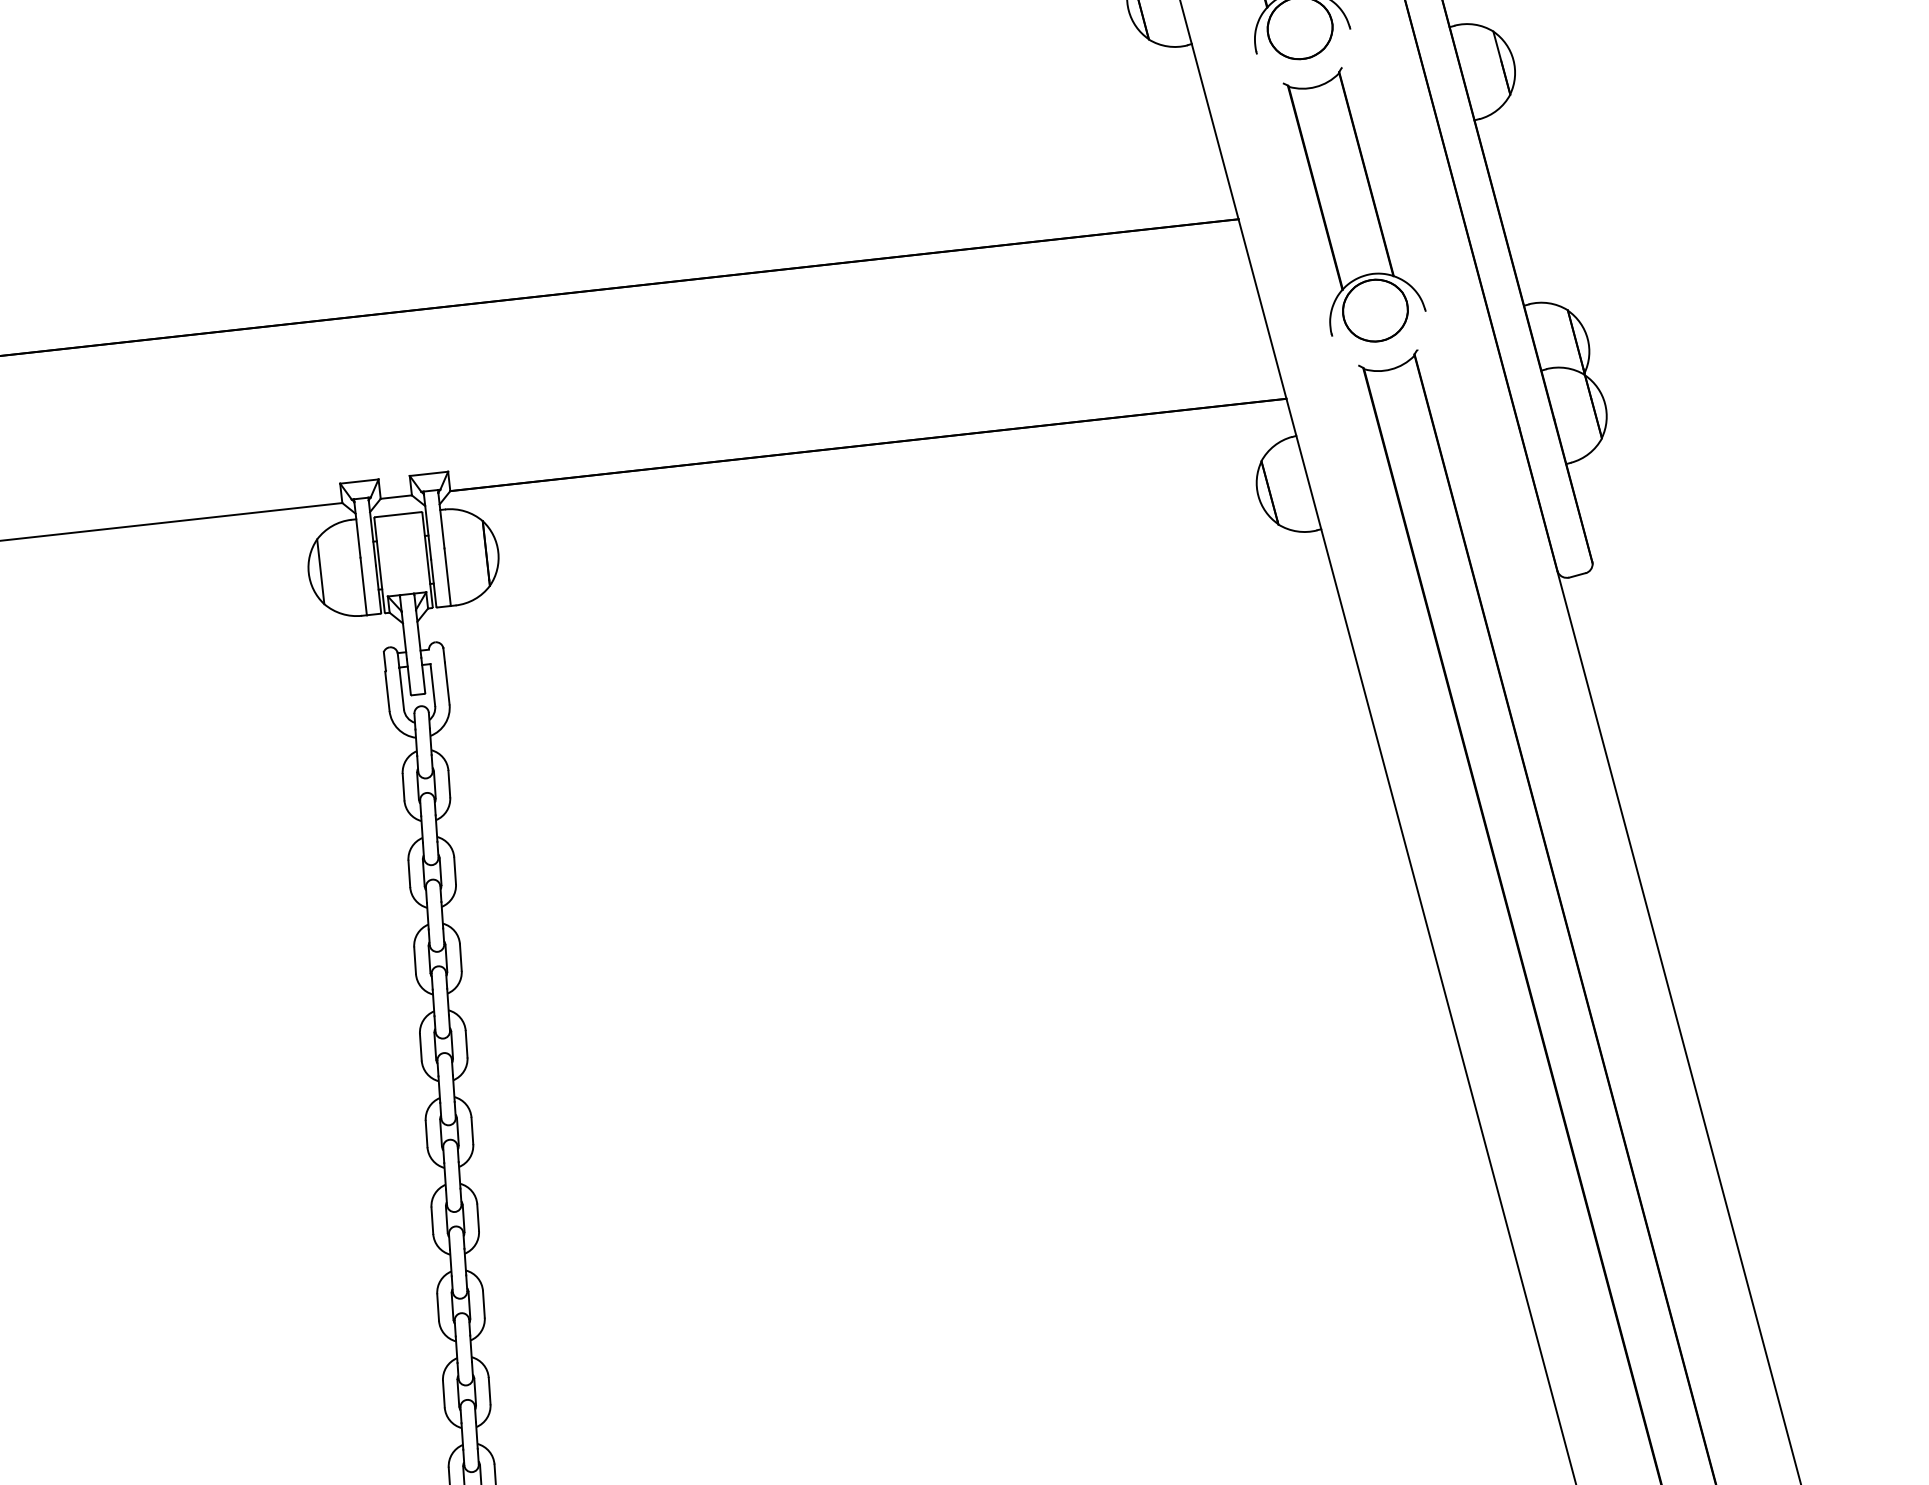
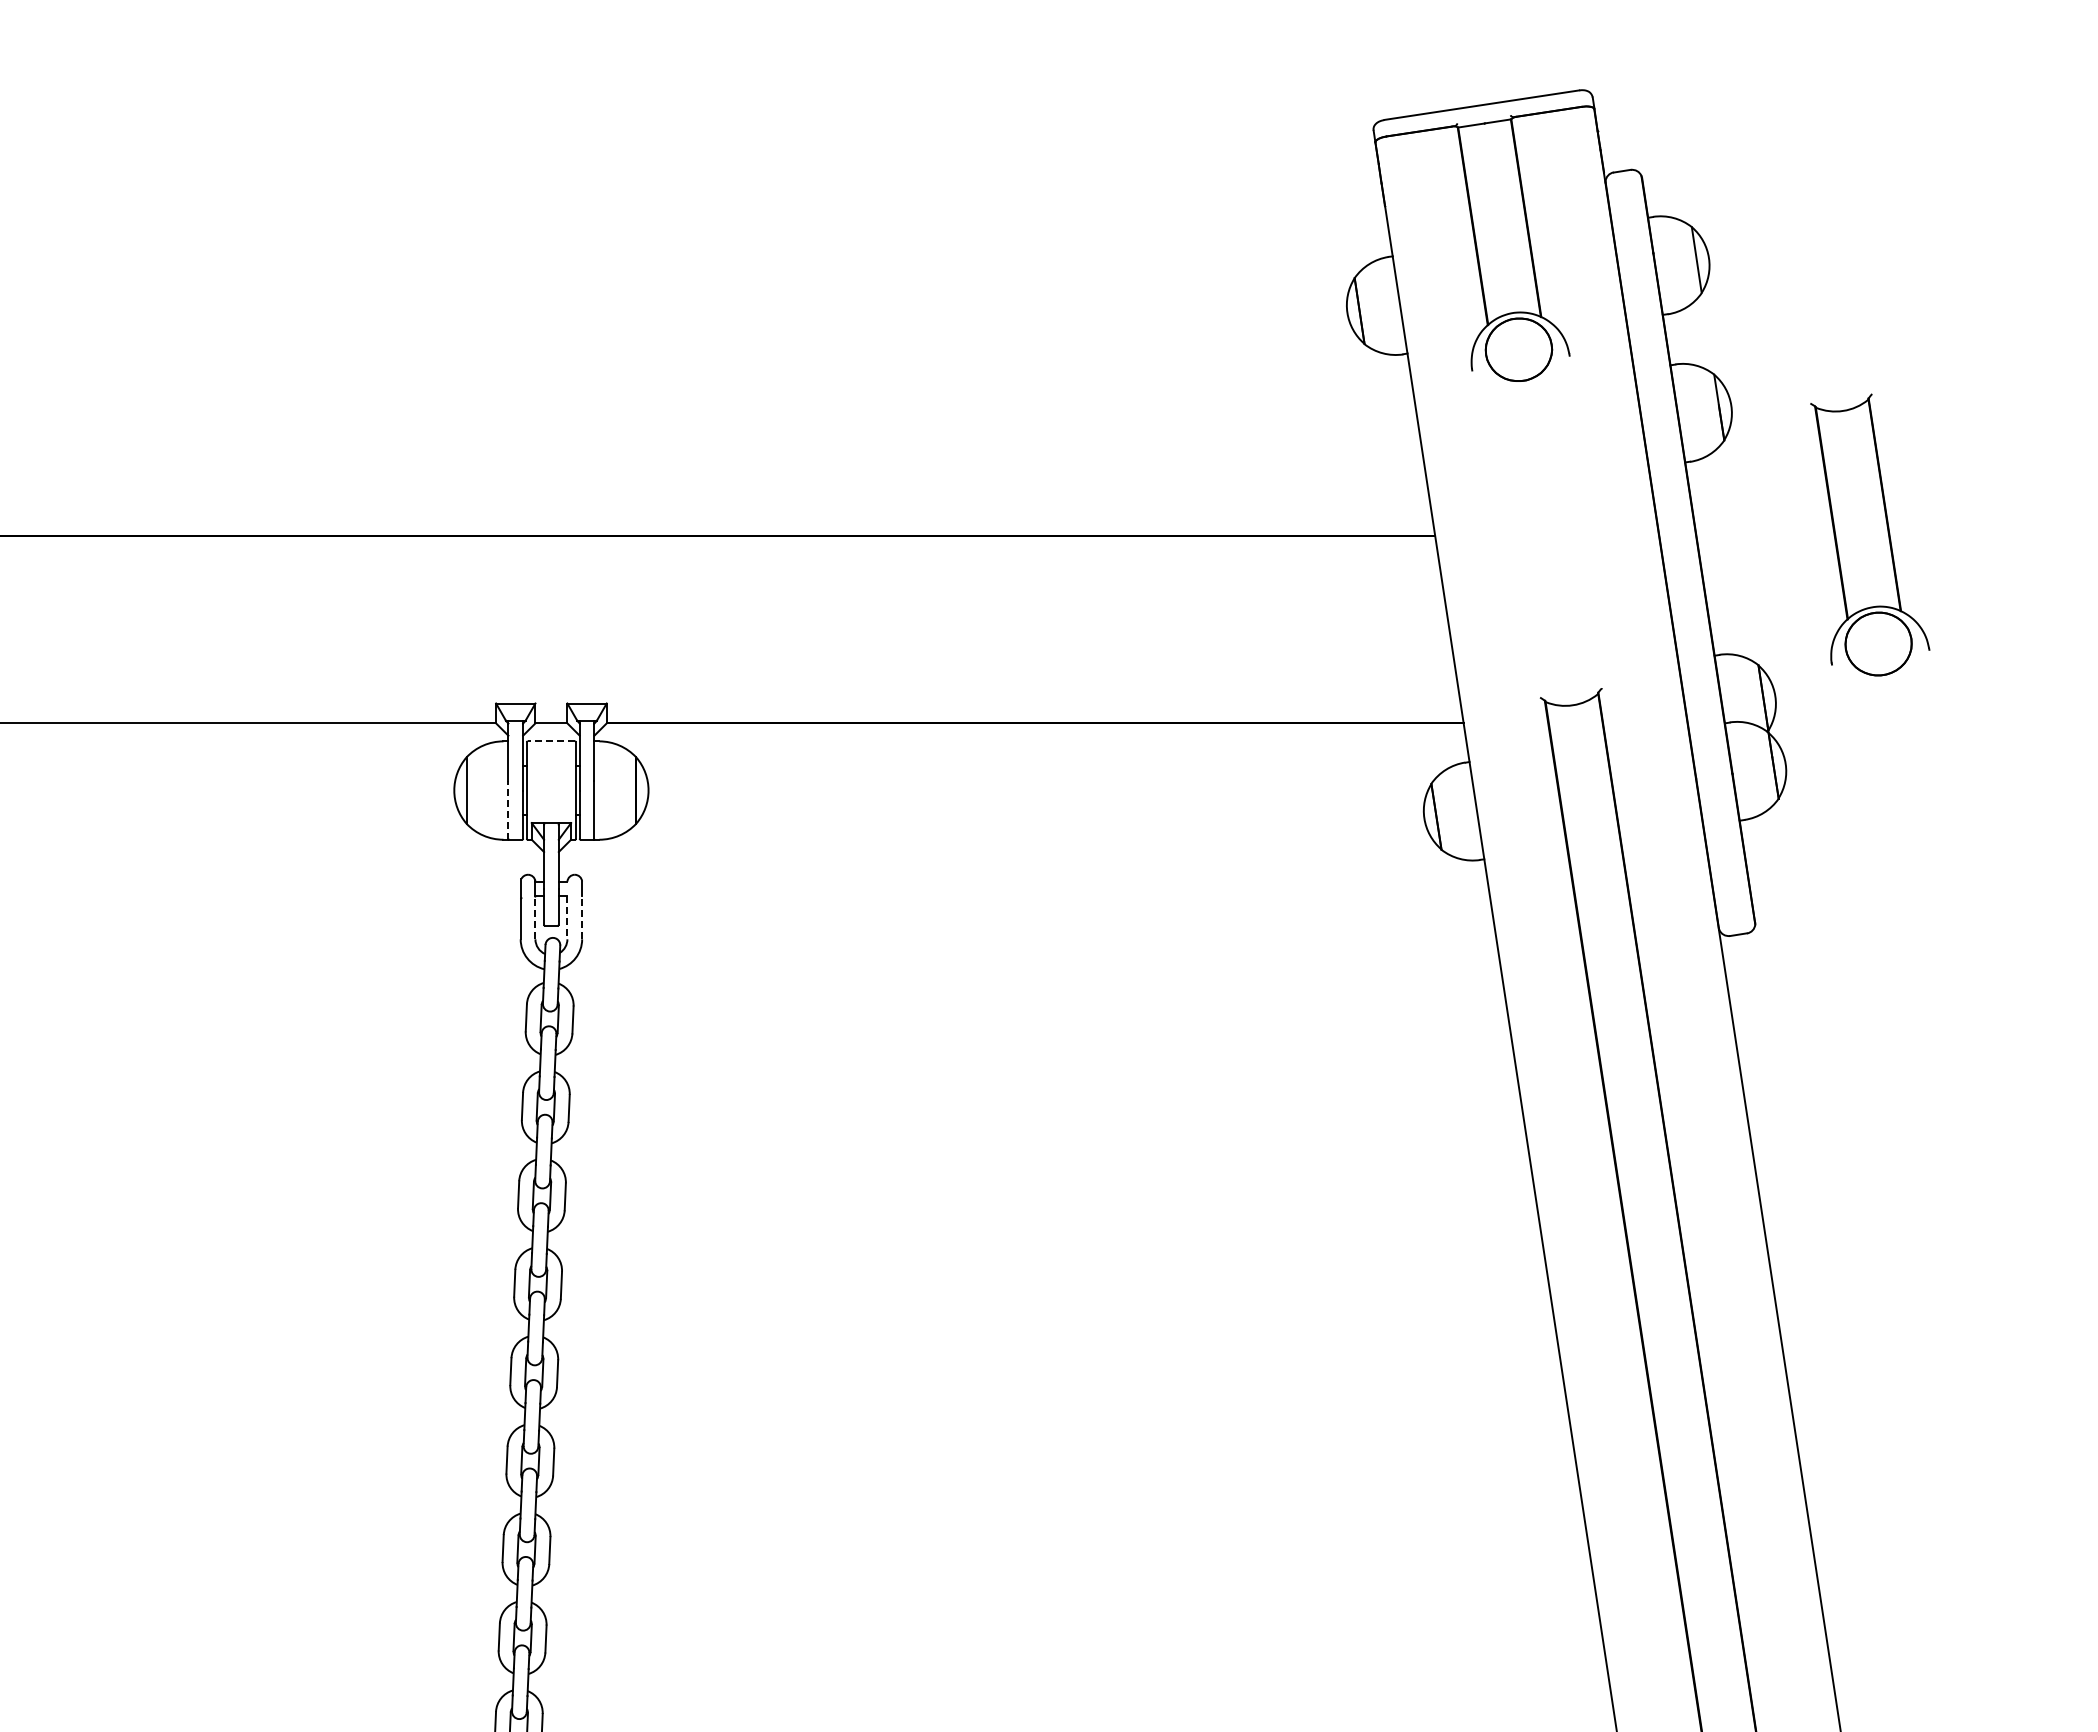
part: (1355, 204) -> (1870, 534), moved
line: (398, 514) -> (551, 741), solid -> dashed
line: (363, 585) -> (508, 809), solid -> dashed
line: (447, 683) -> (582, 917), solid -> dashed
line: (432, 684) -> (567, 917), solid -> dashed
line: (401, 688) -> (535, 917), solid -> dashed

